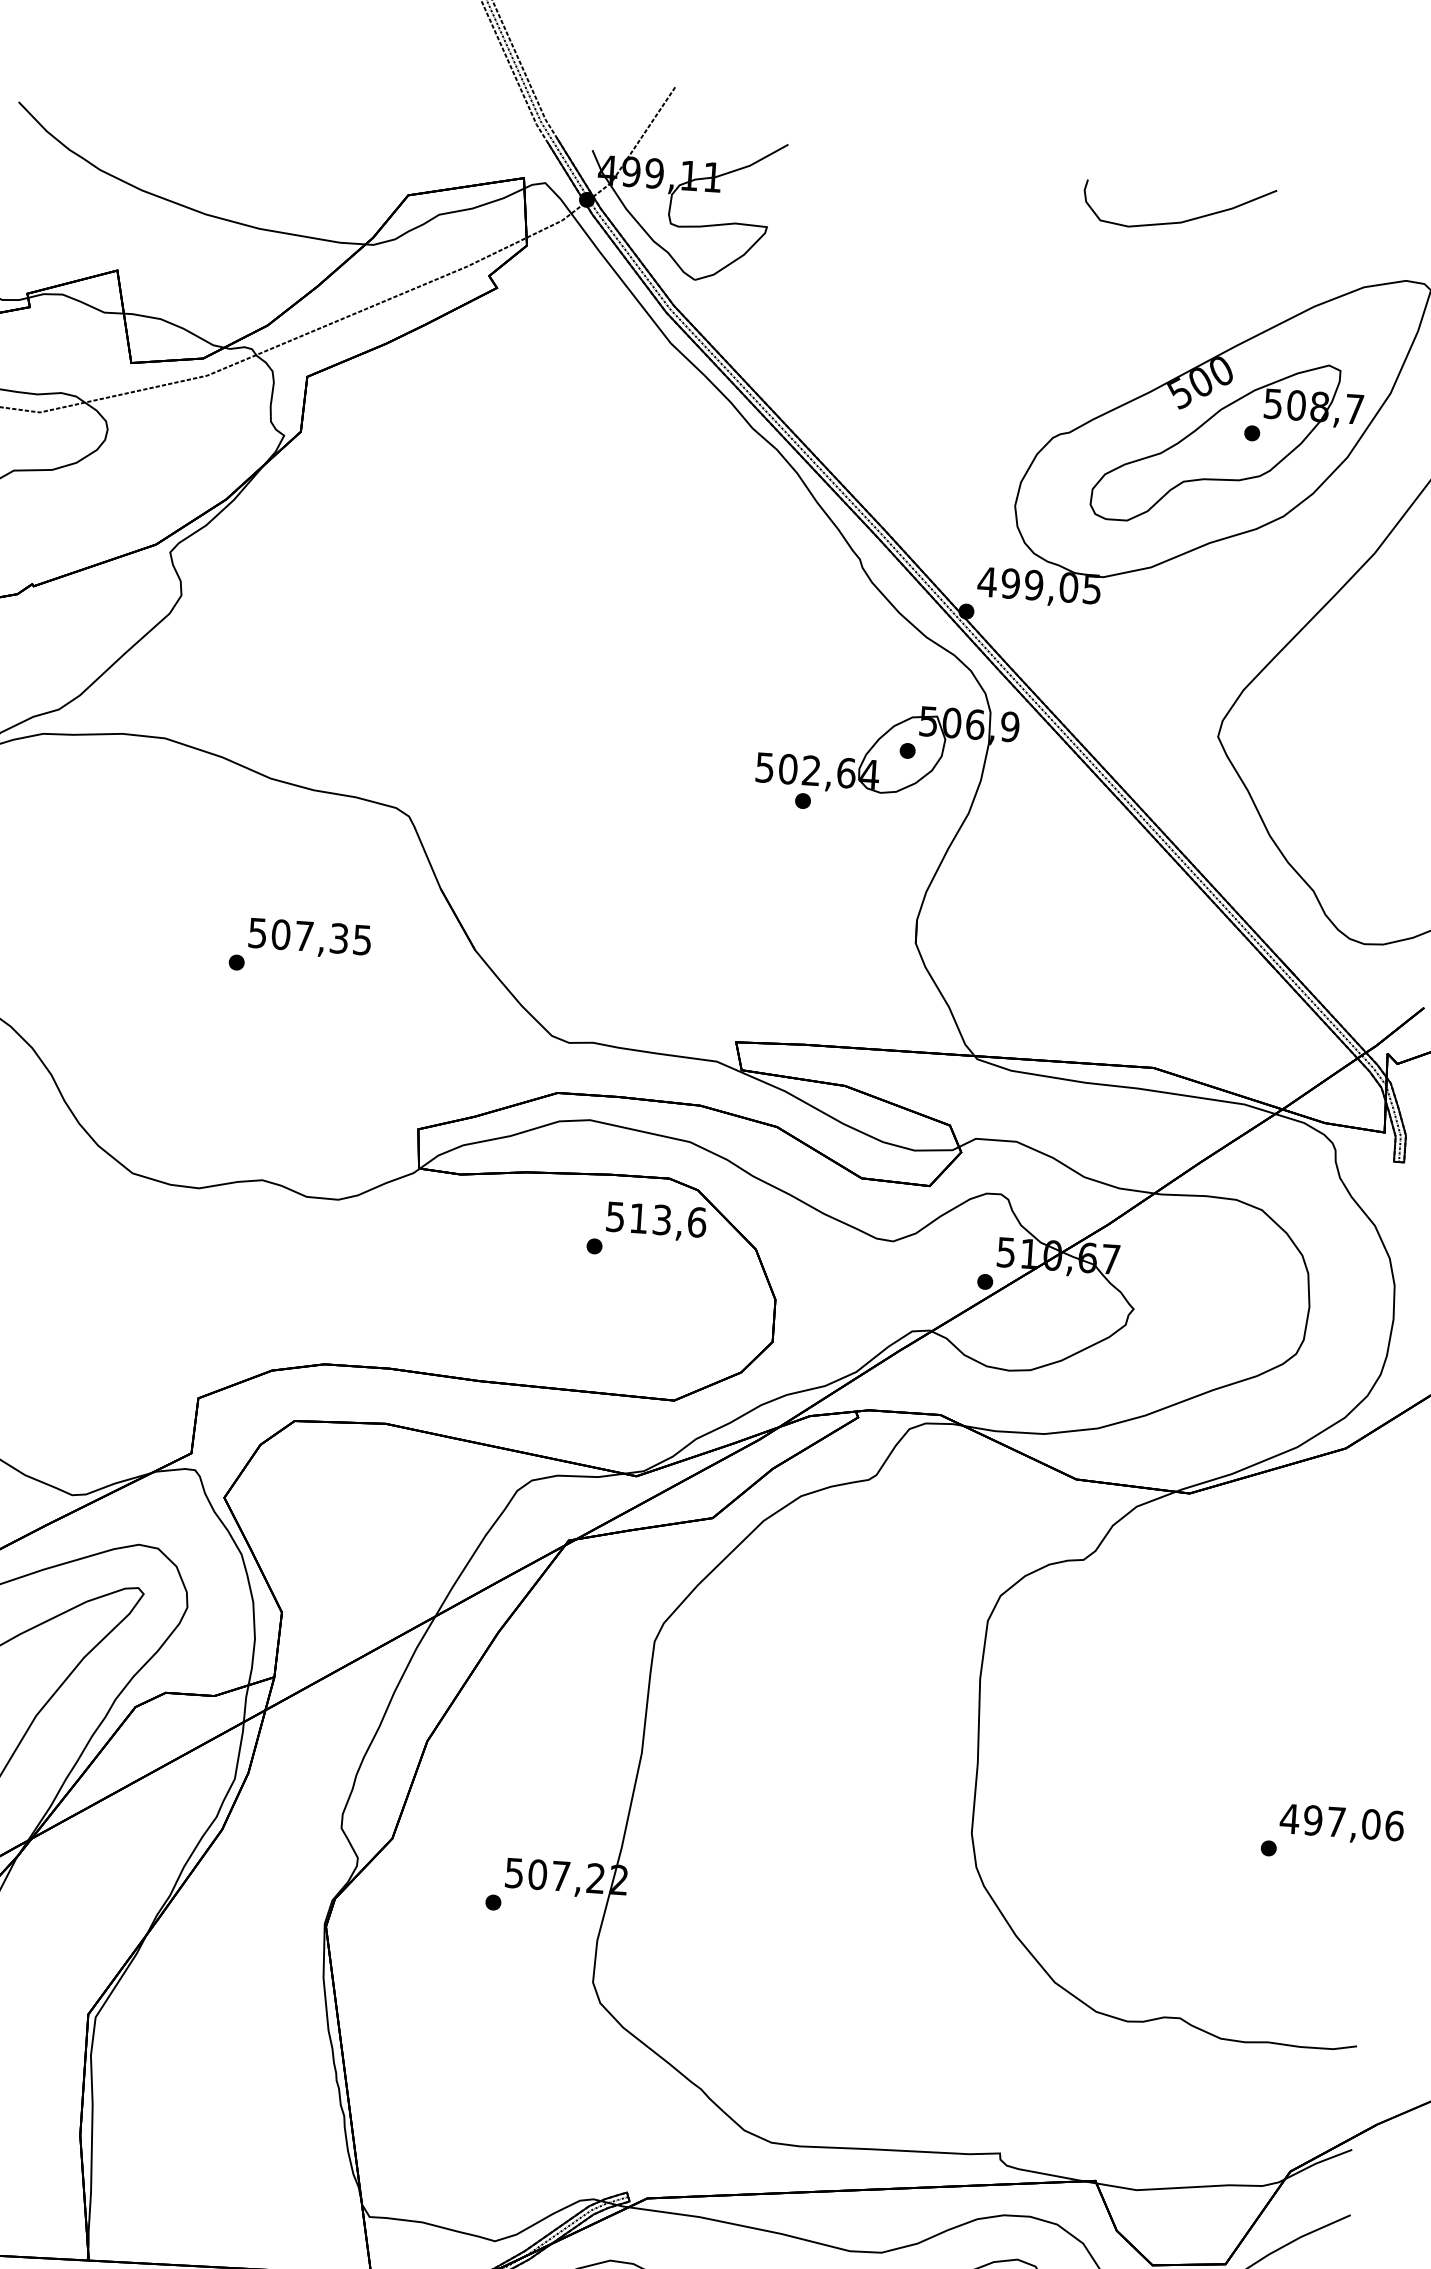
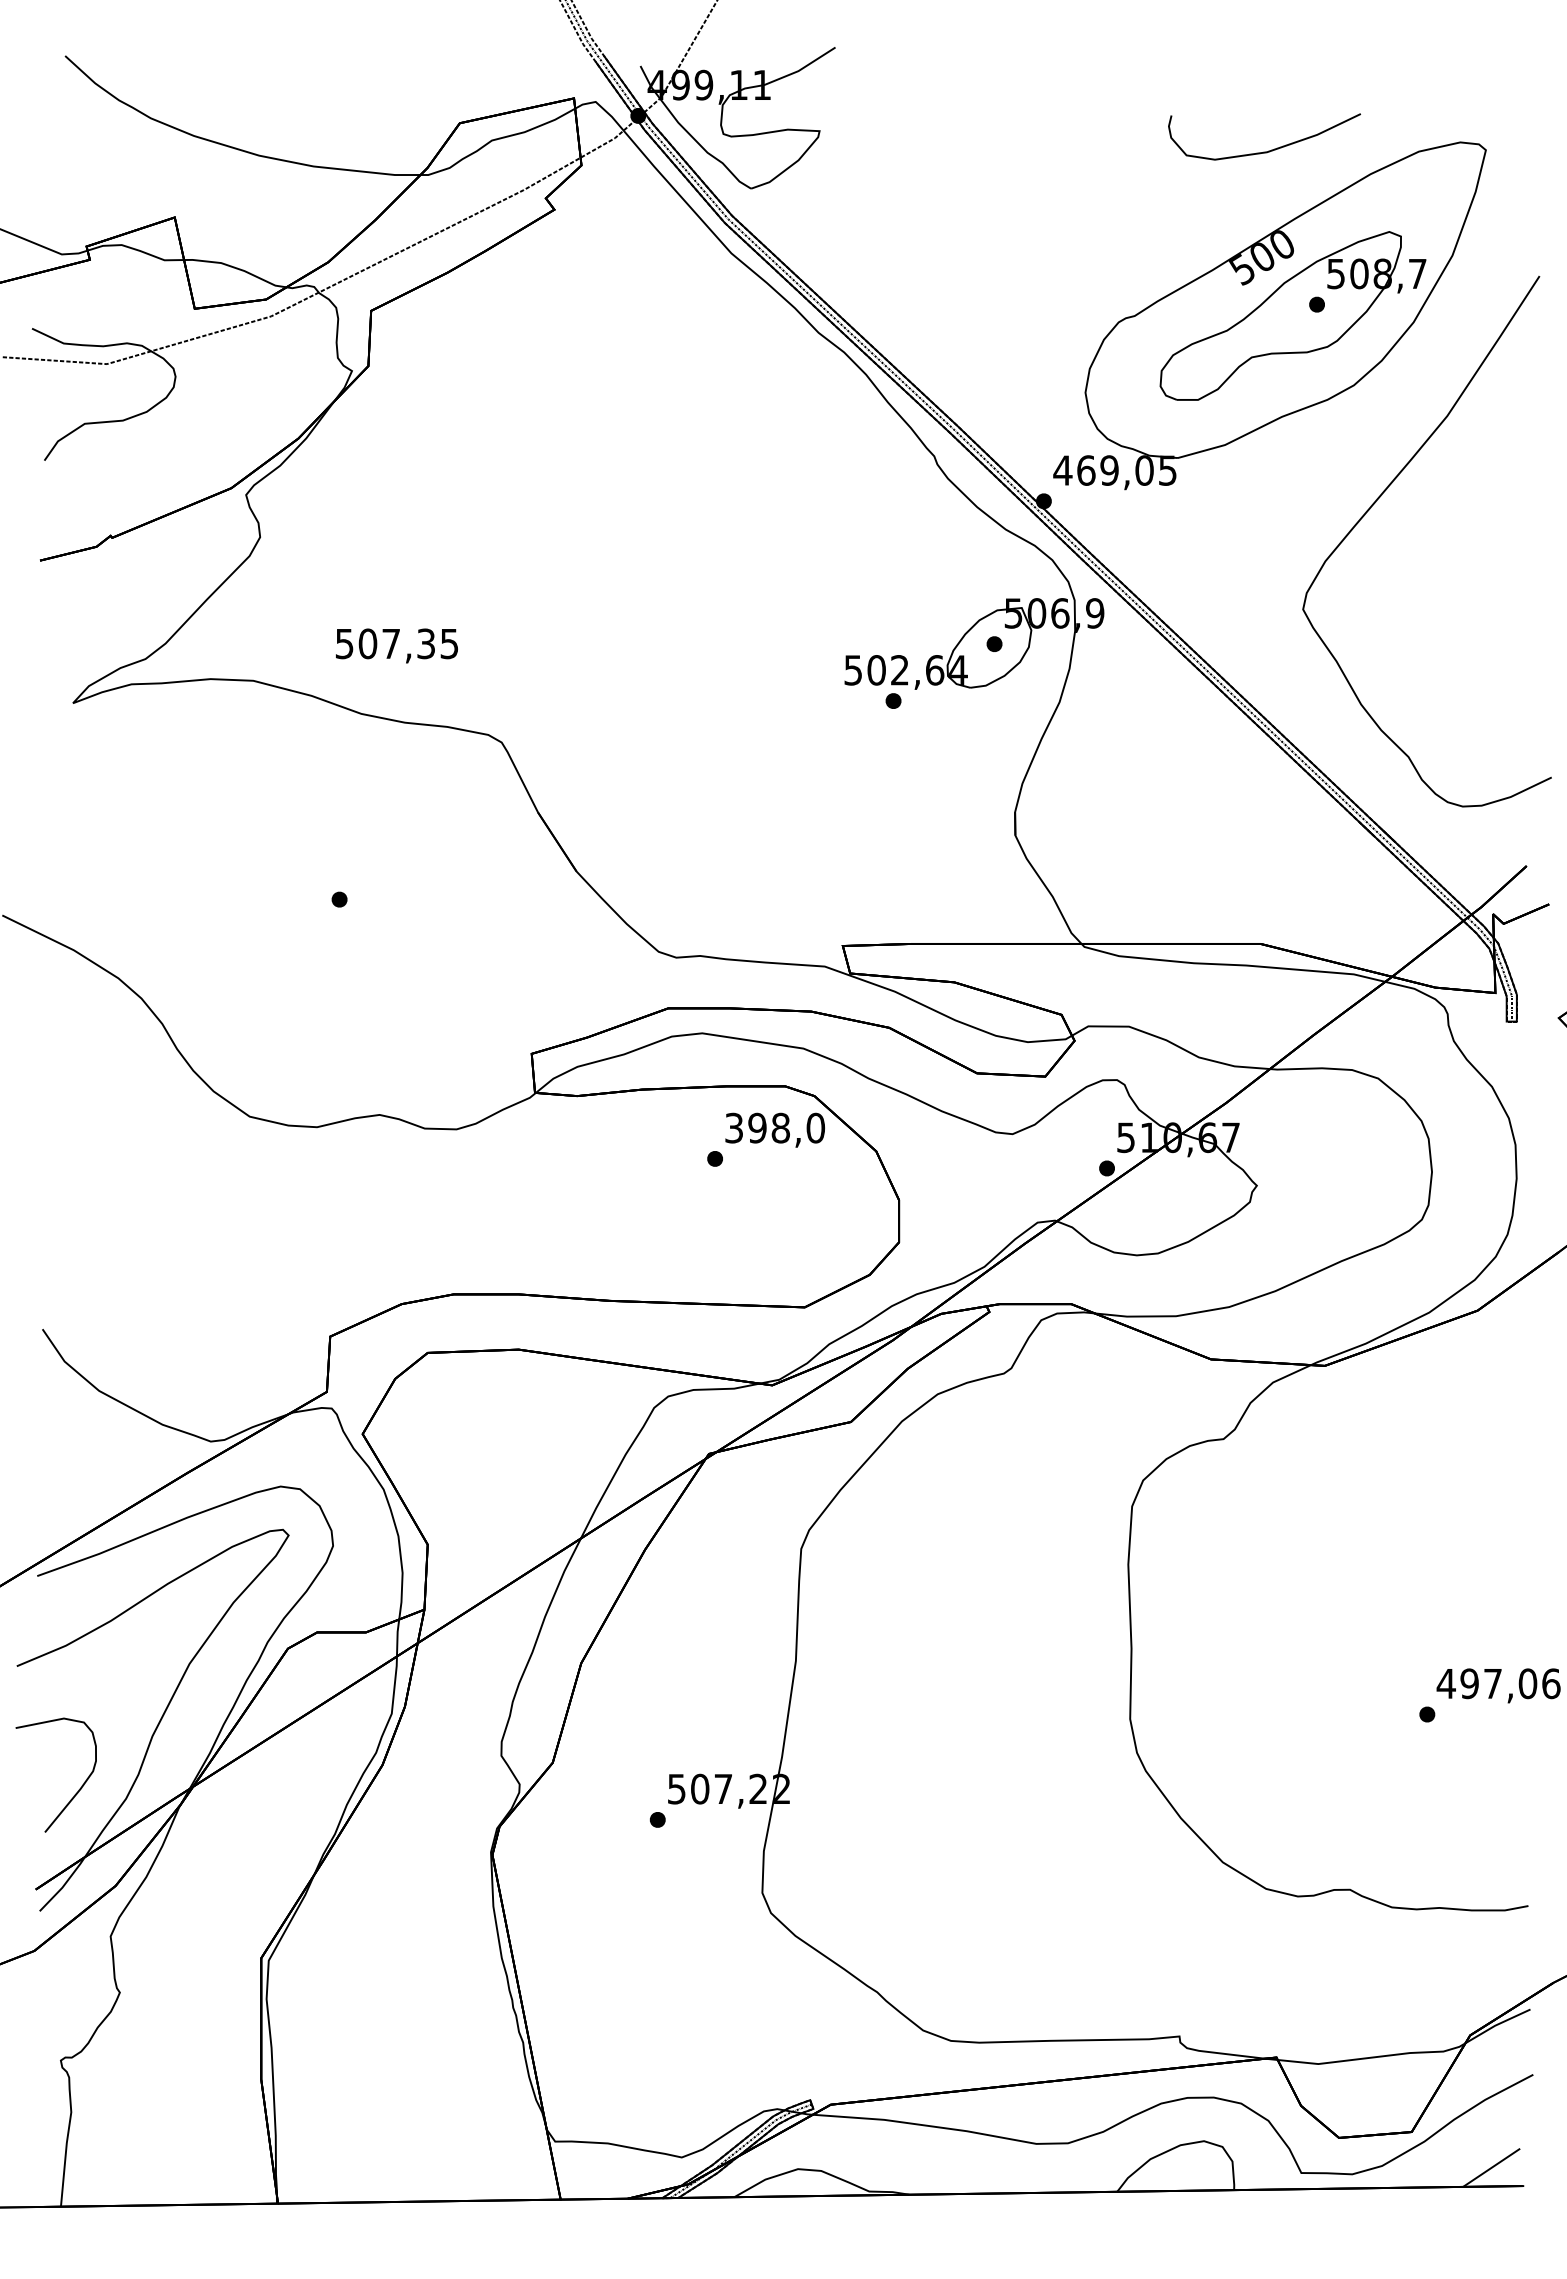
curve: (1182, 220) -> (1268, 150), moved
text: (1010, 583) -> (1086, 470), 499,05 -> 469,05
text: (309, 938) -> (396, 645), moved
text: (656, 1219) -> (775, 1127), 513,6 -> 398,0

